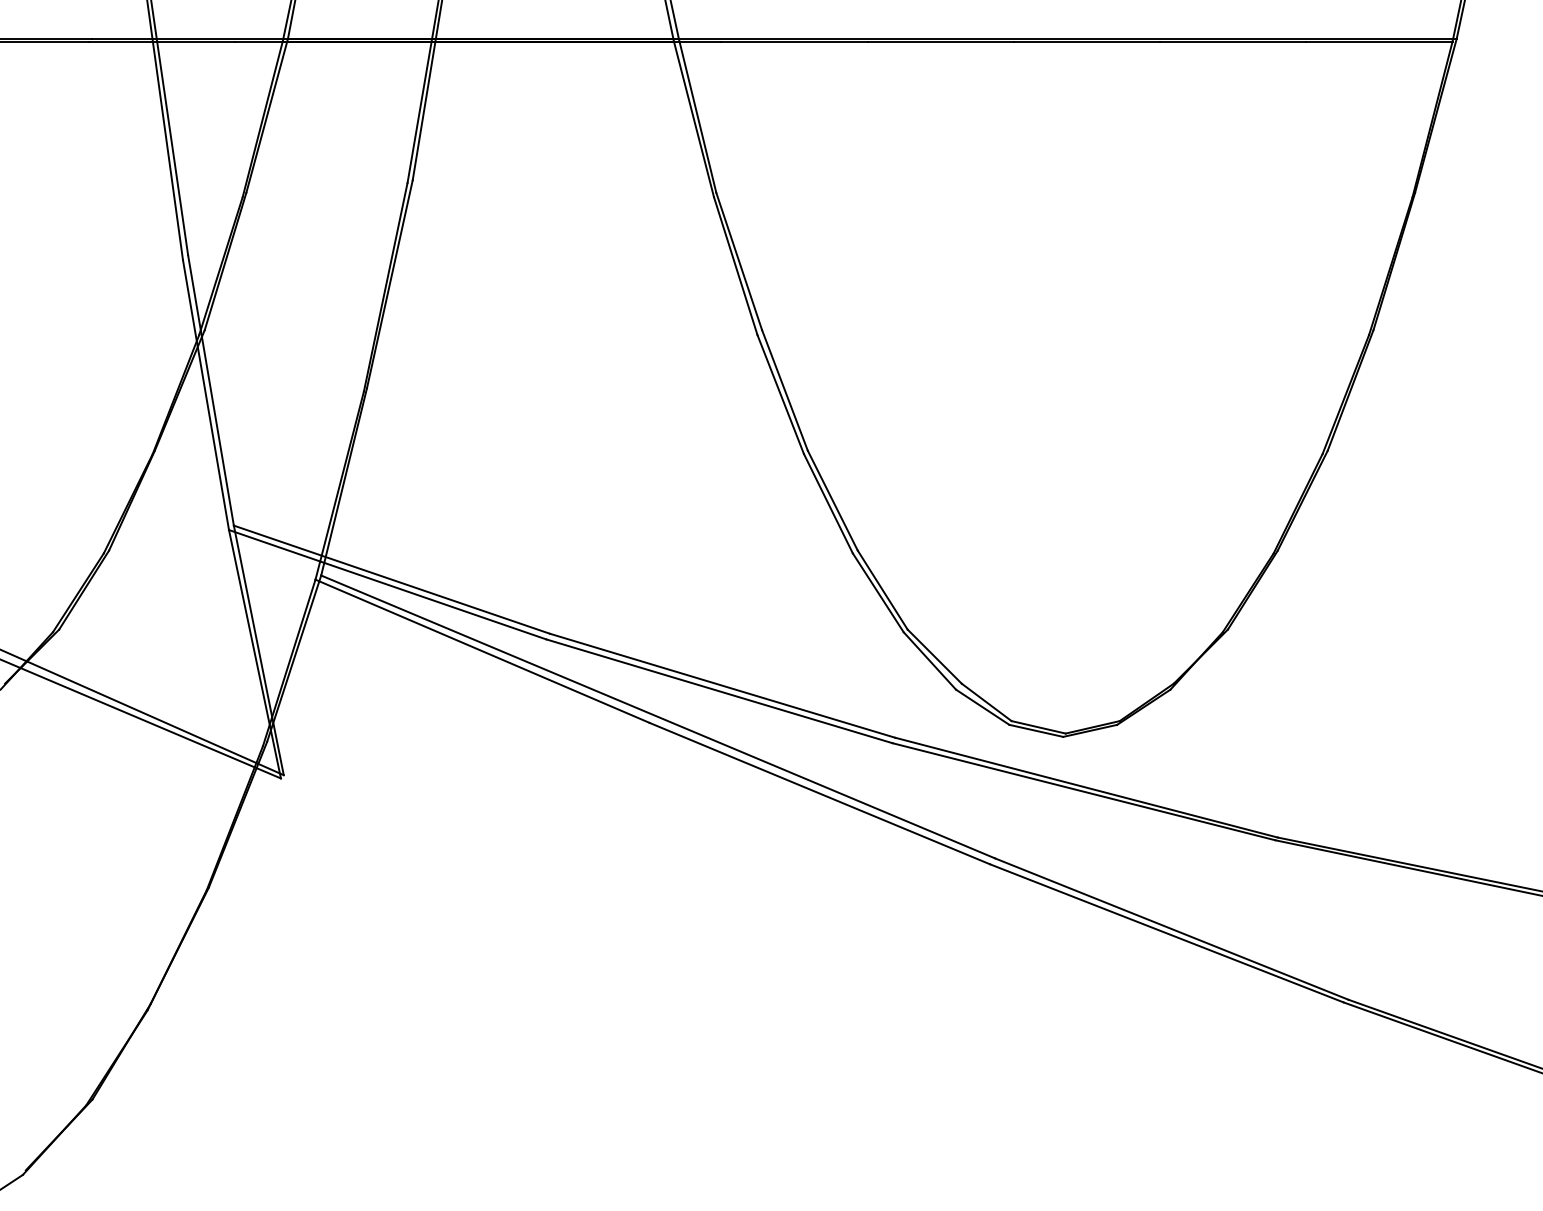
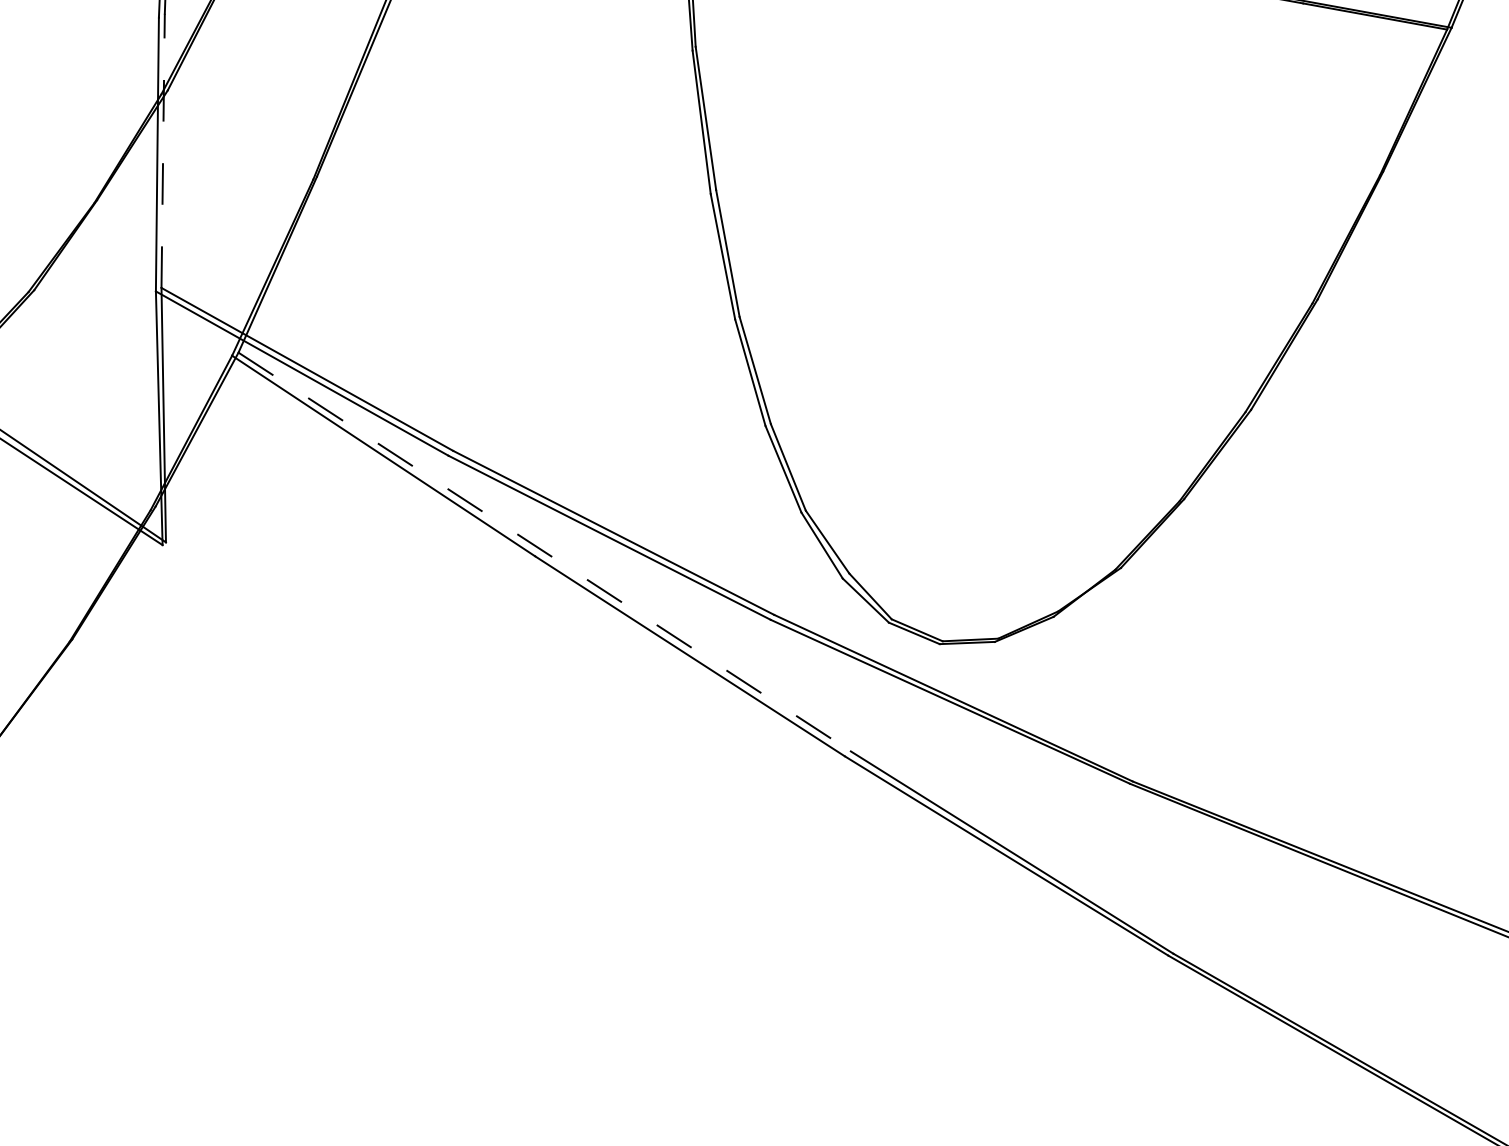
line: (210, 389) -> (162, 149), solid -> dashed
line: (658, 717) -> (544, 552), solid -> dashed

